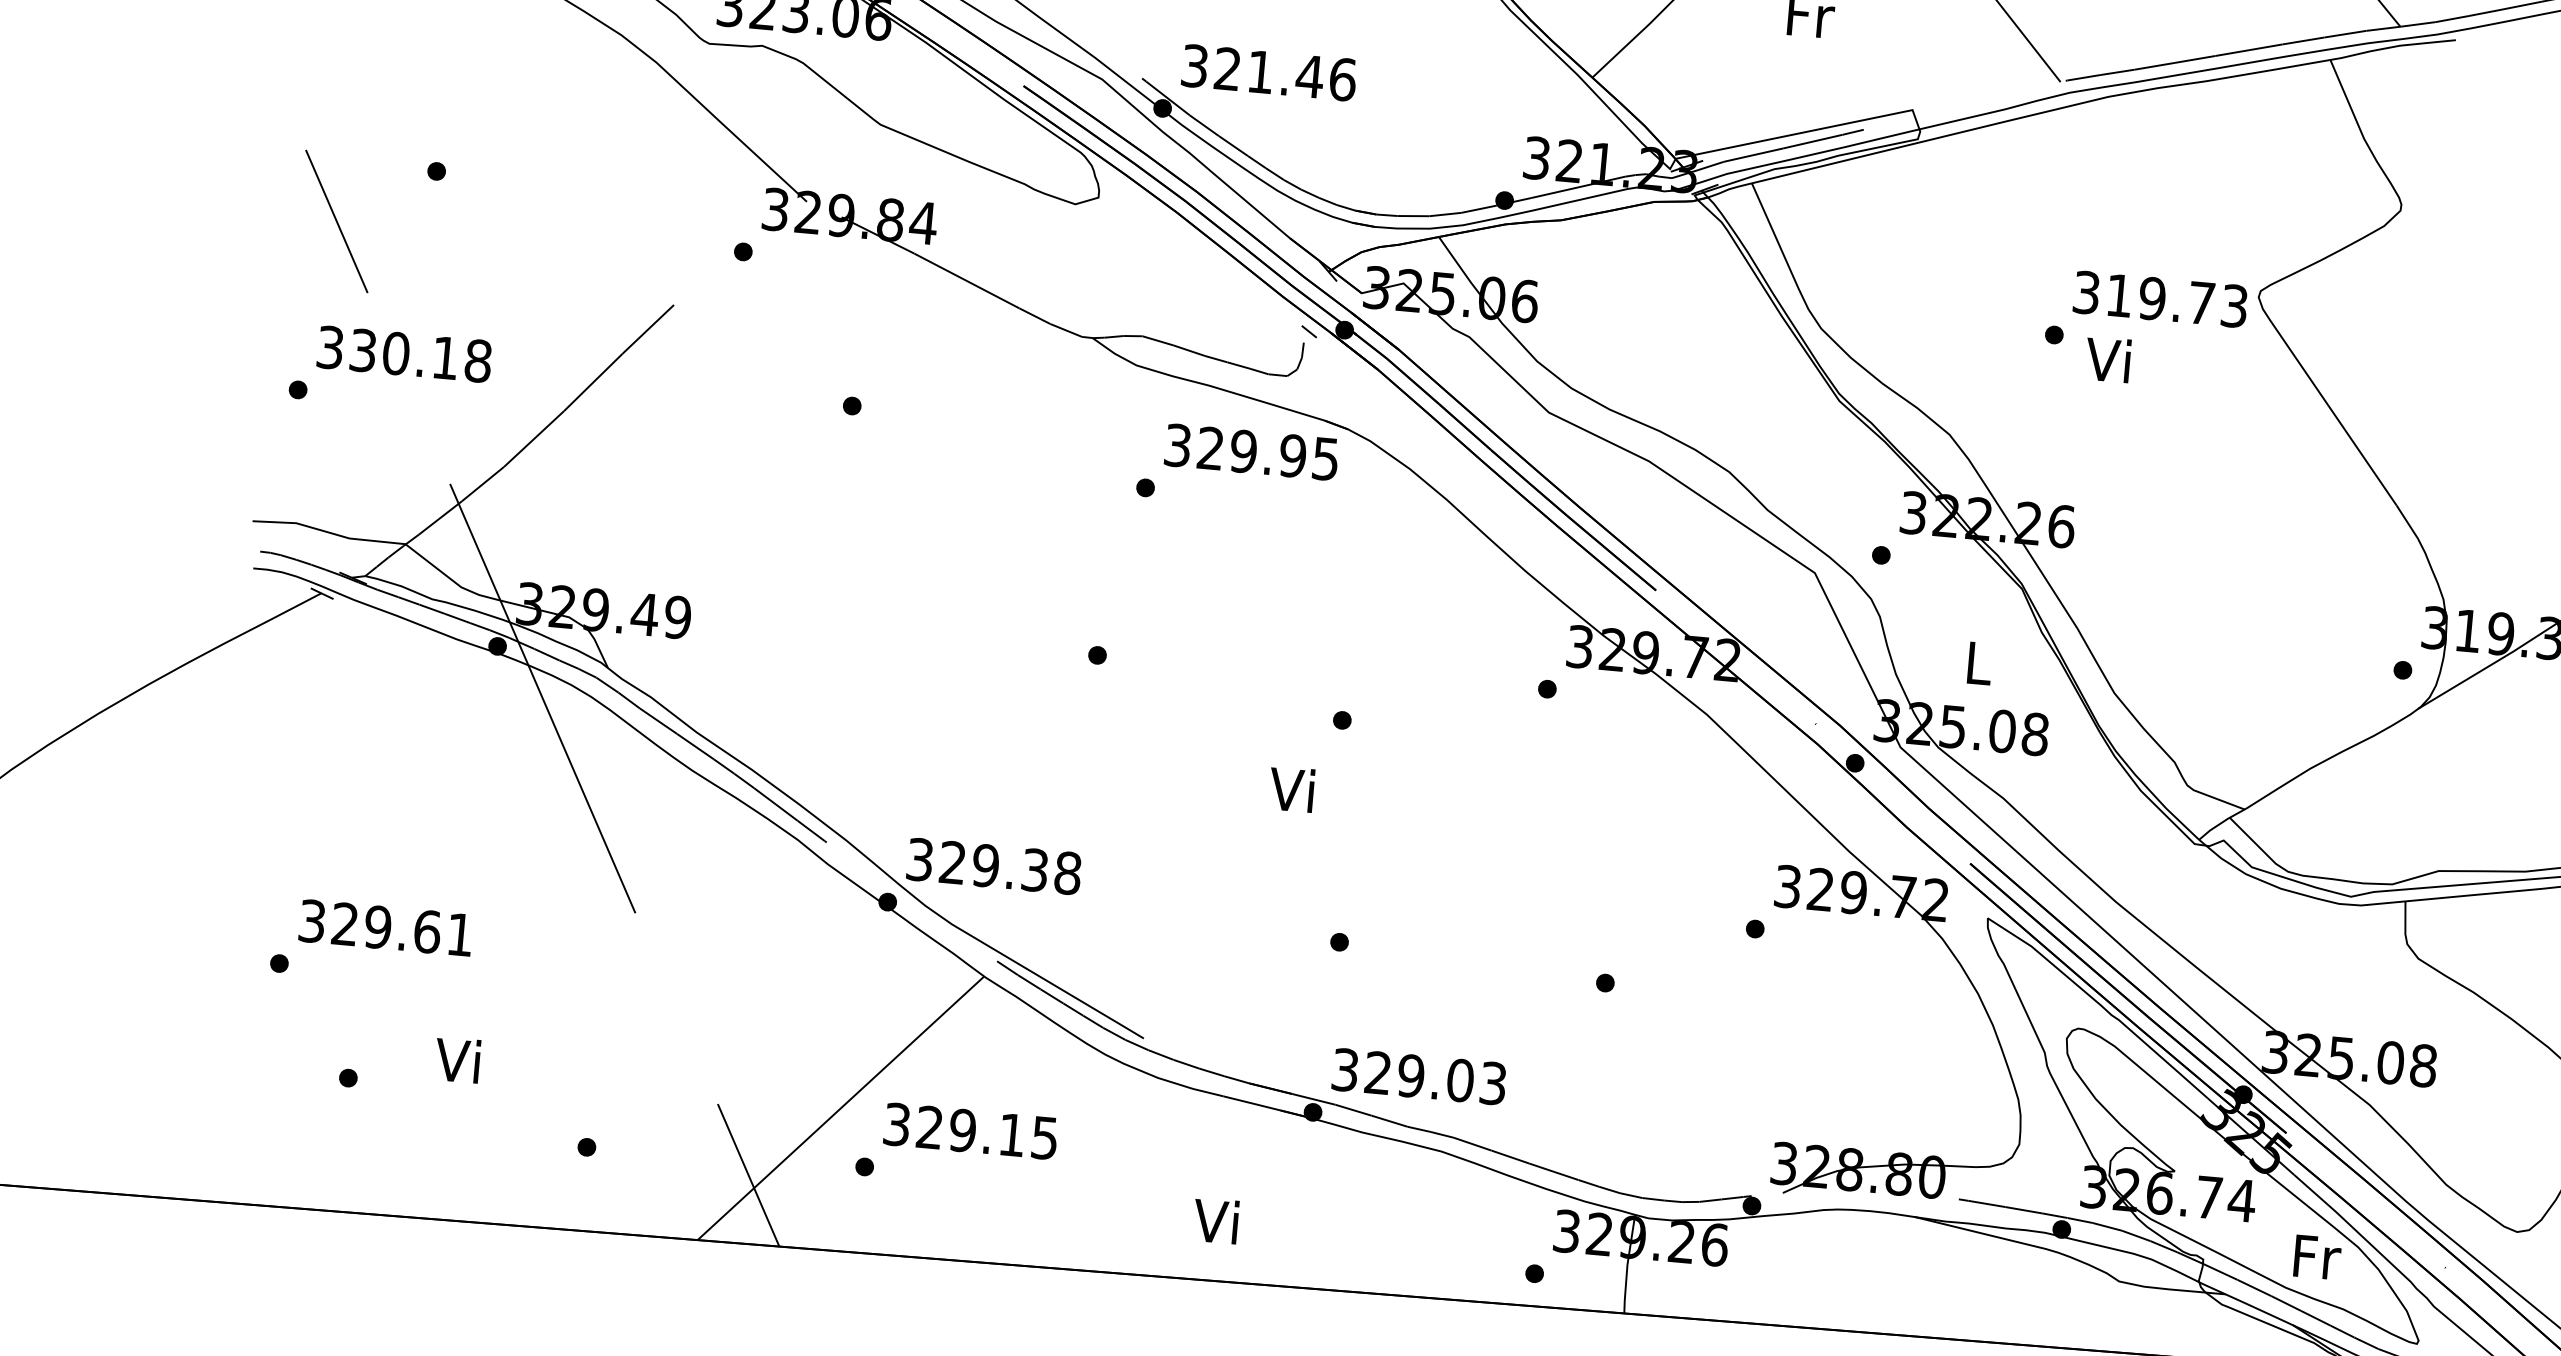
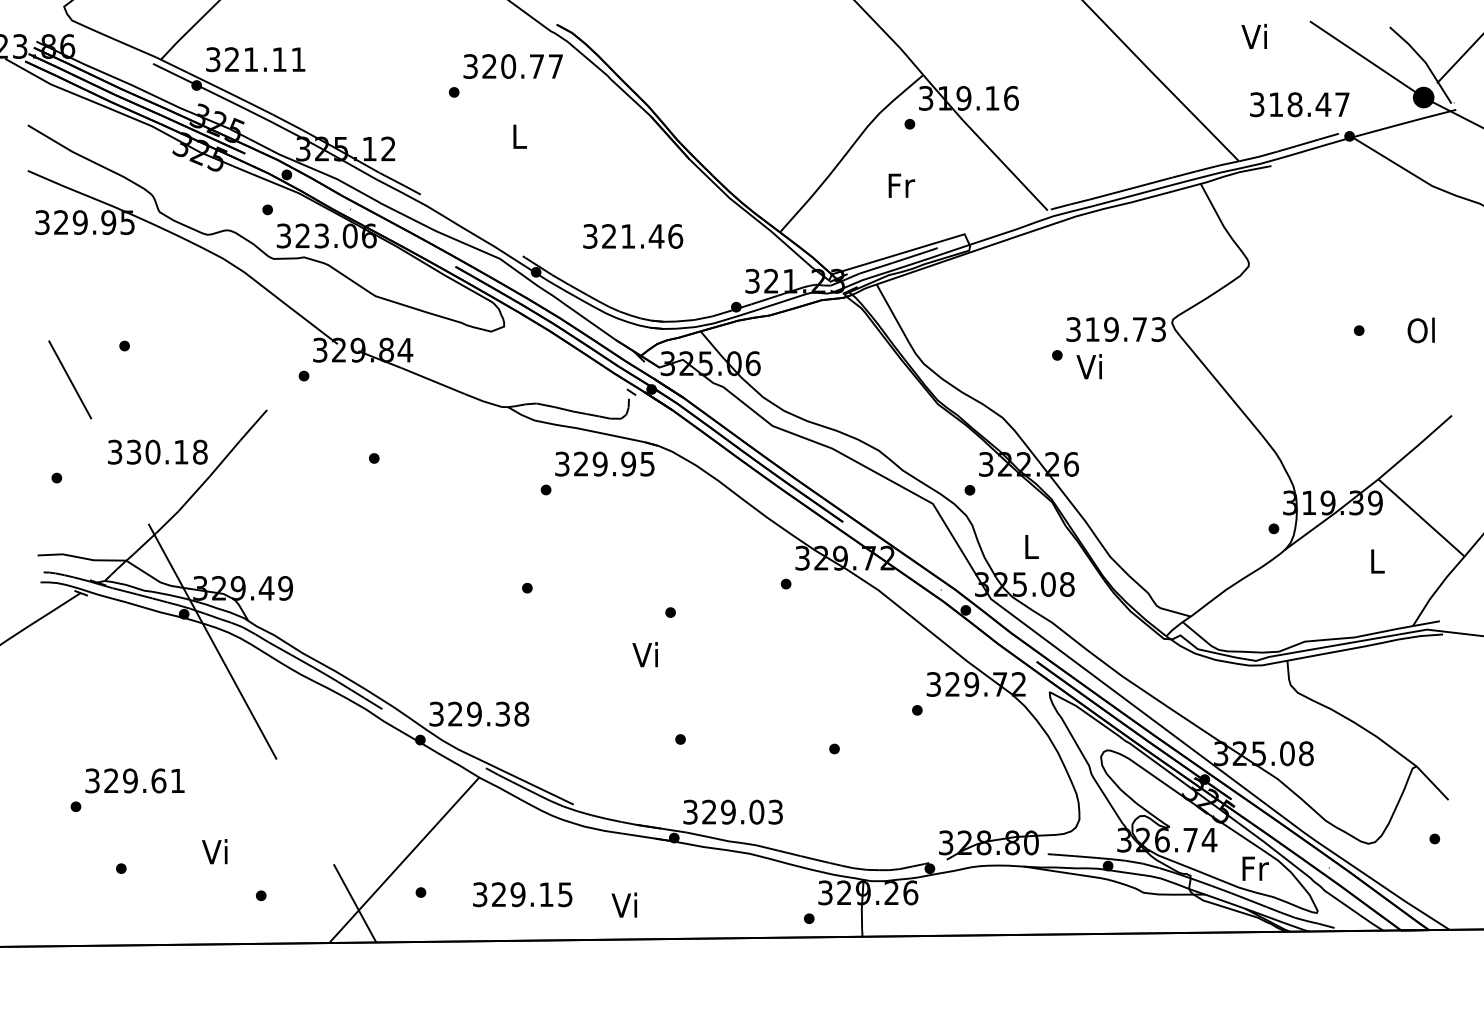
text: (1269, 73) -> (633, 236), moved
text: (404, 353) -> (157, 451), moved
text: (457, 1059) -> (214, 851), moved
text: (970, 1130) -> (522, 894), moved

